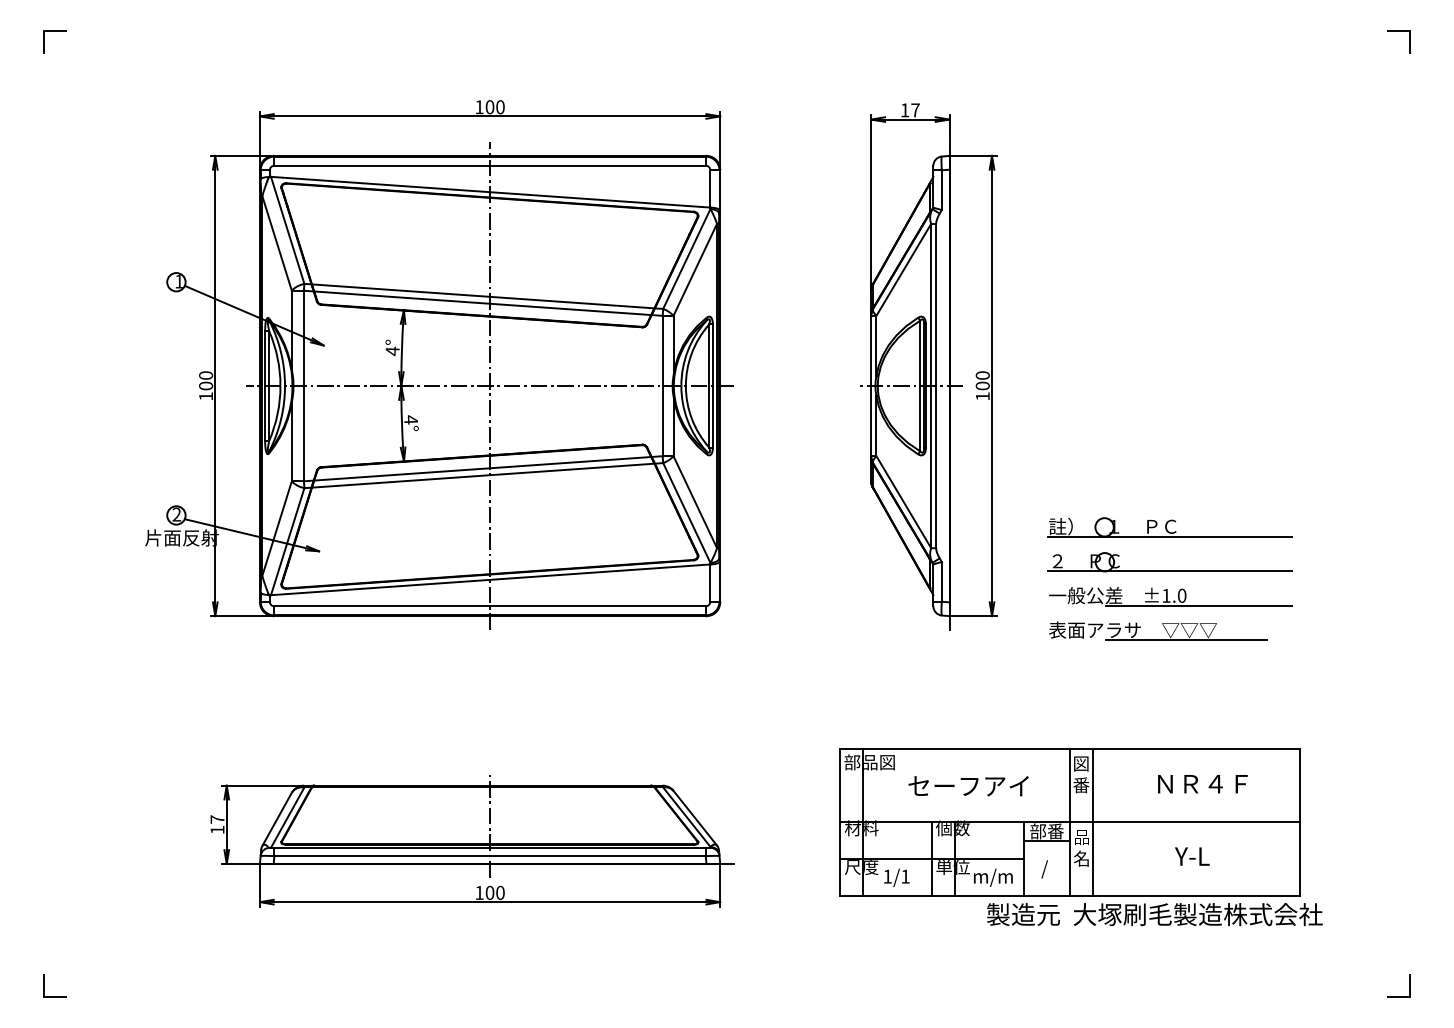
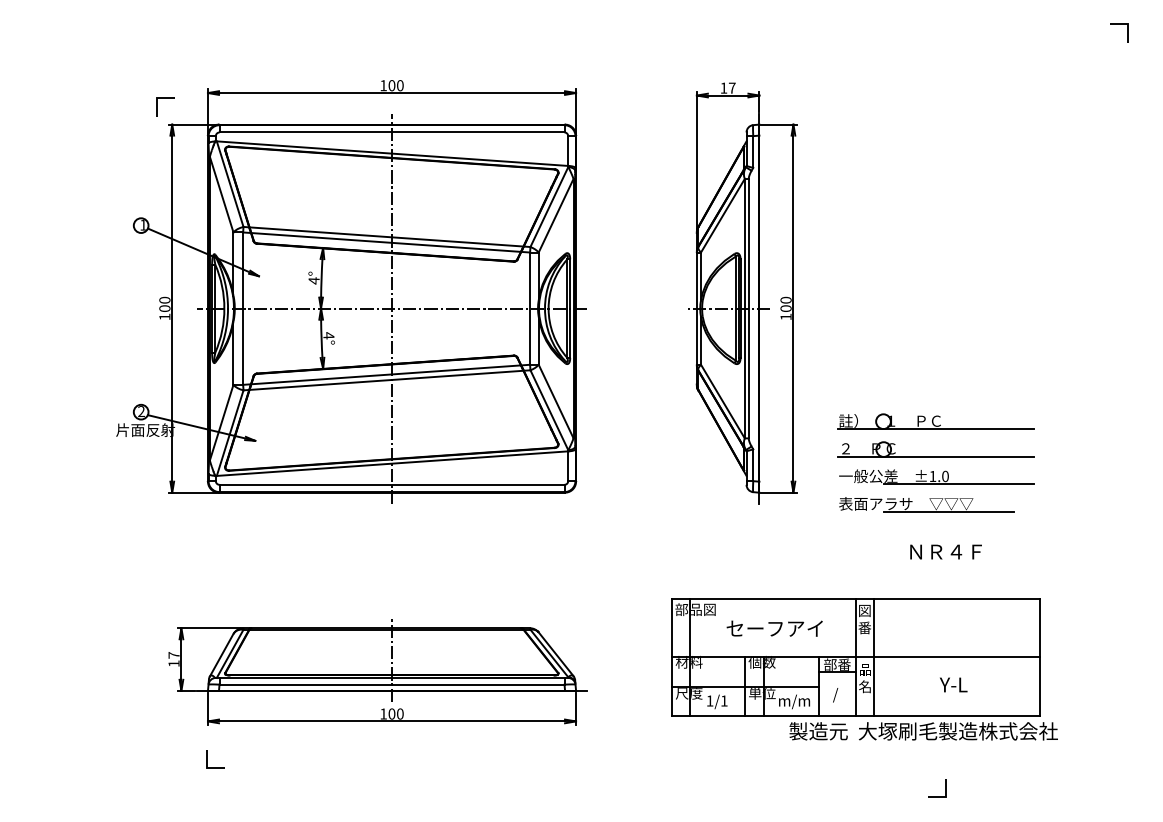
line: (54, 30) -> (165, 98), moved
text: (1202, 783) -> (945, 551), moved
line: (44, 986) -> (207, 759), moved
line: (1409, 986) -> (945, 788), moved

